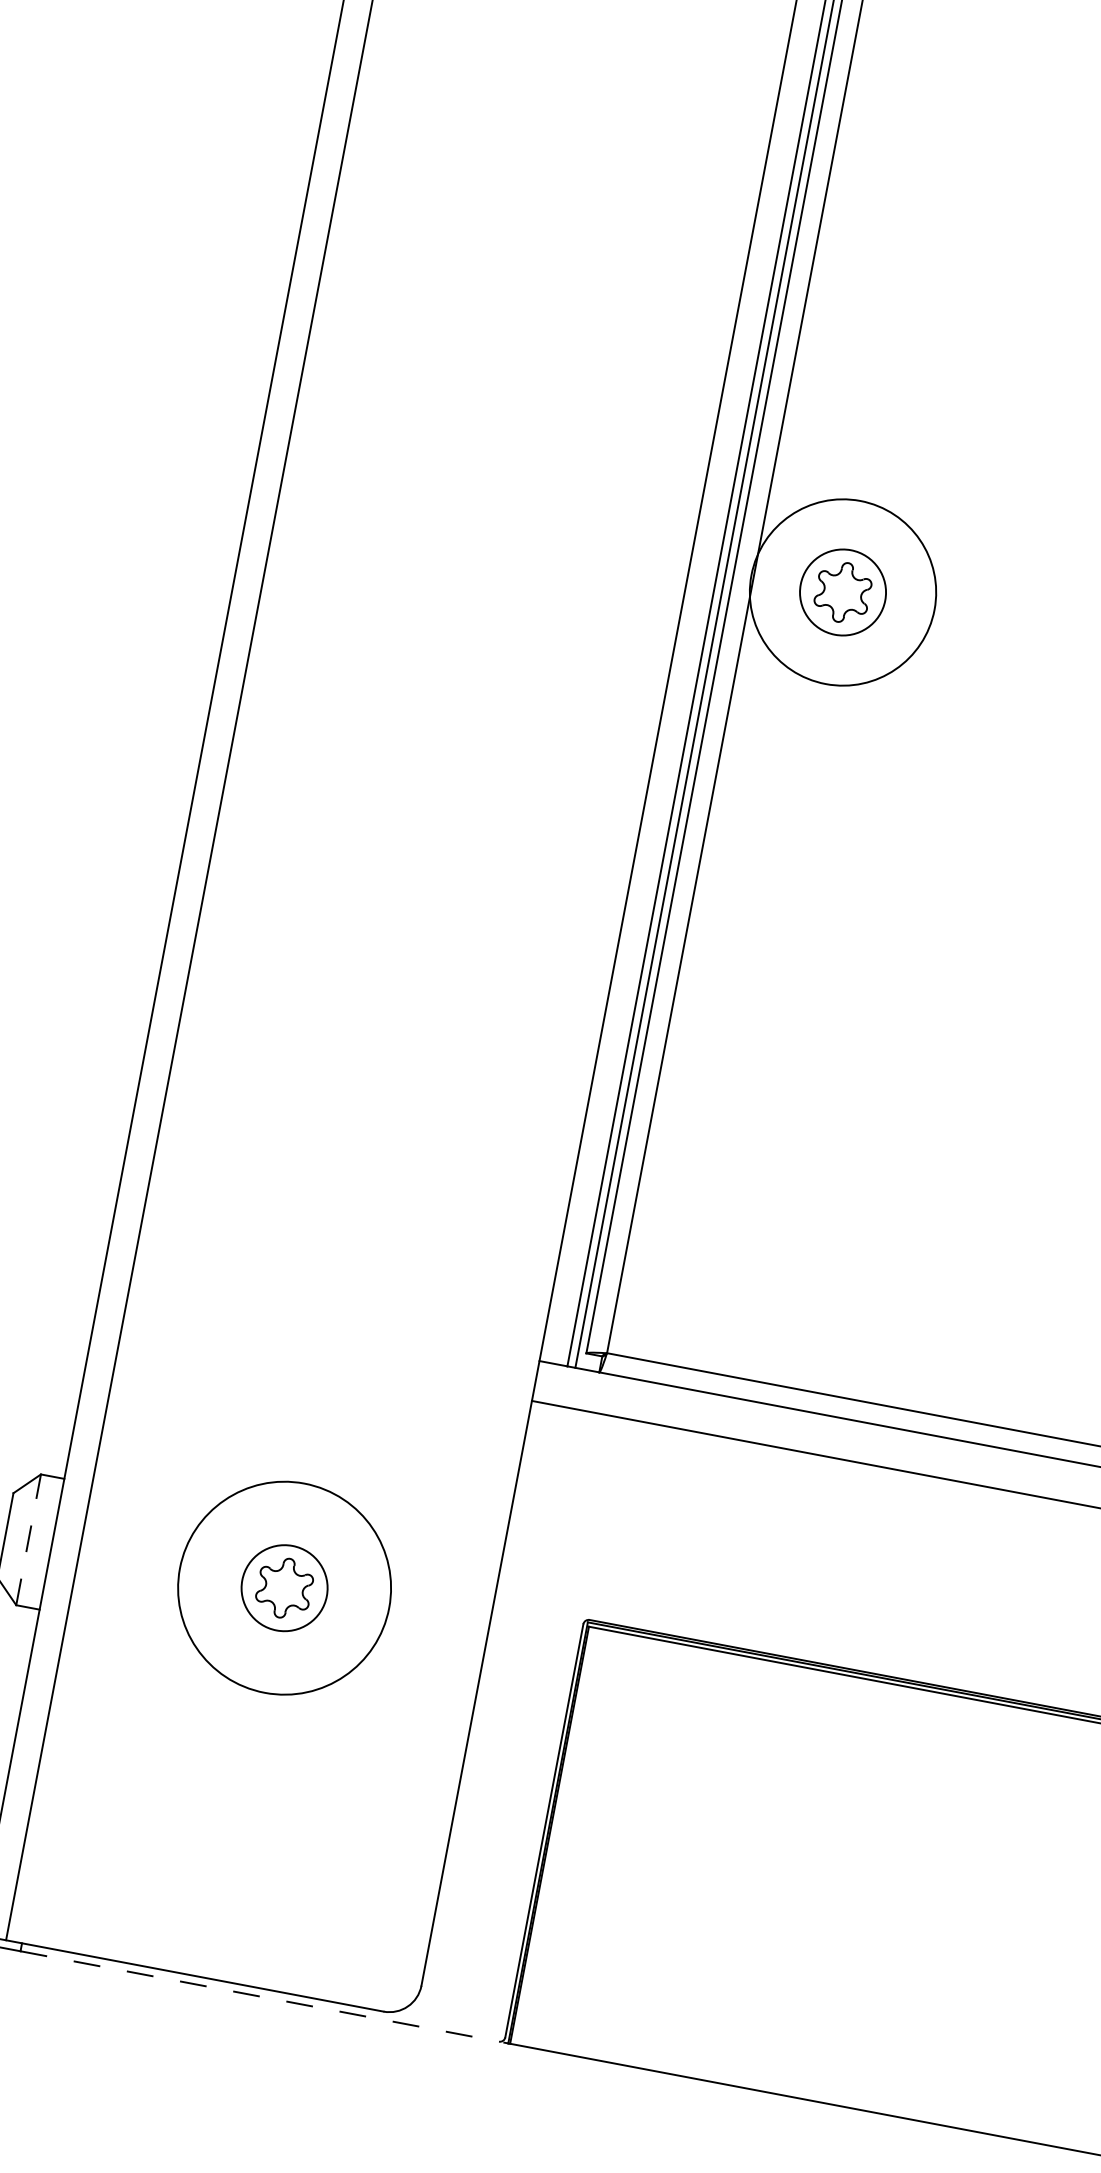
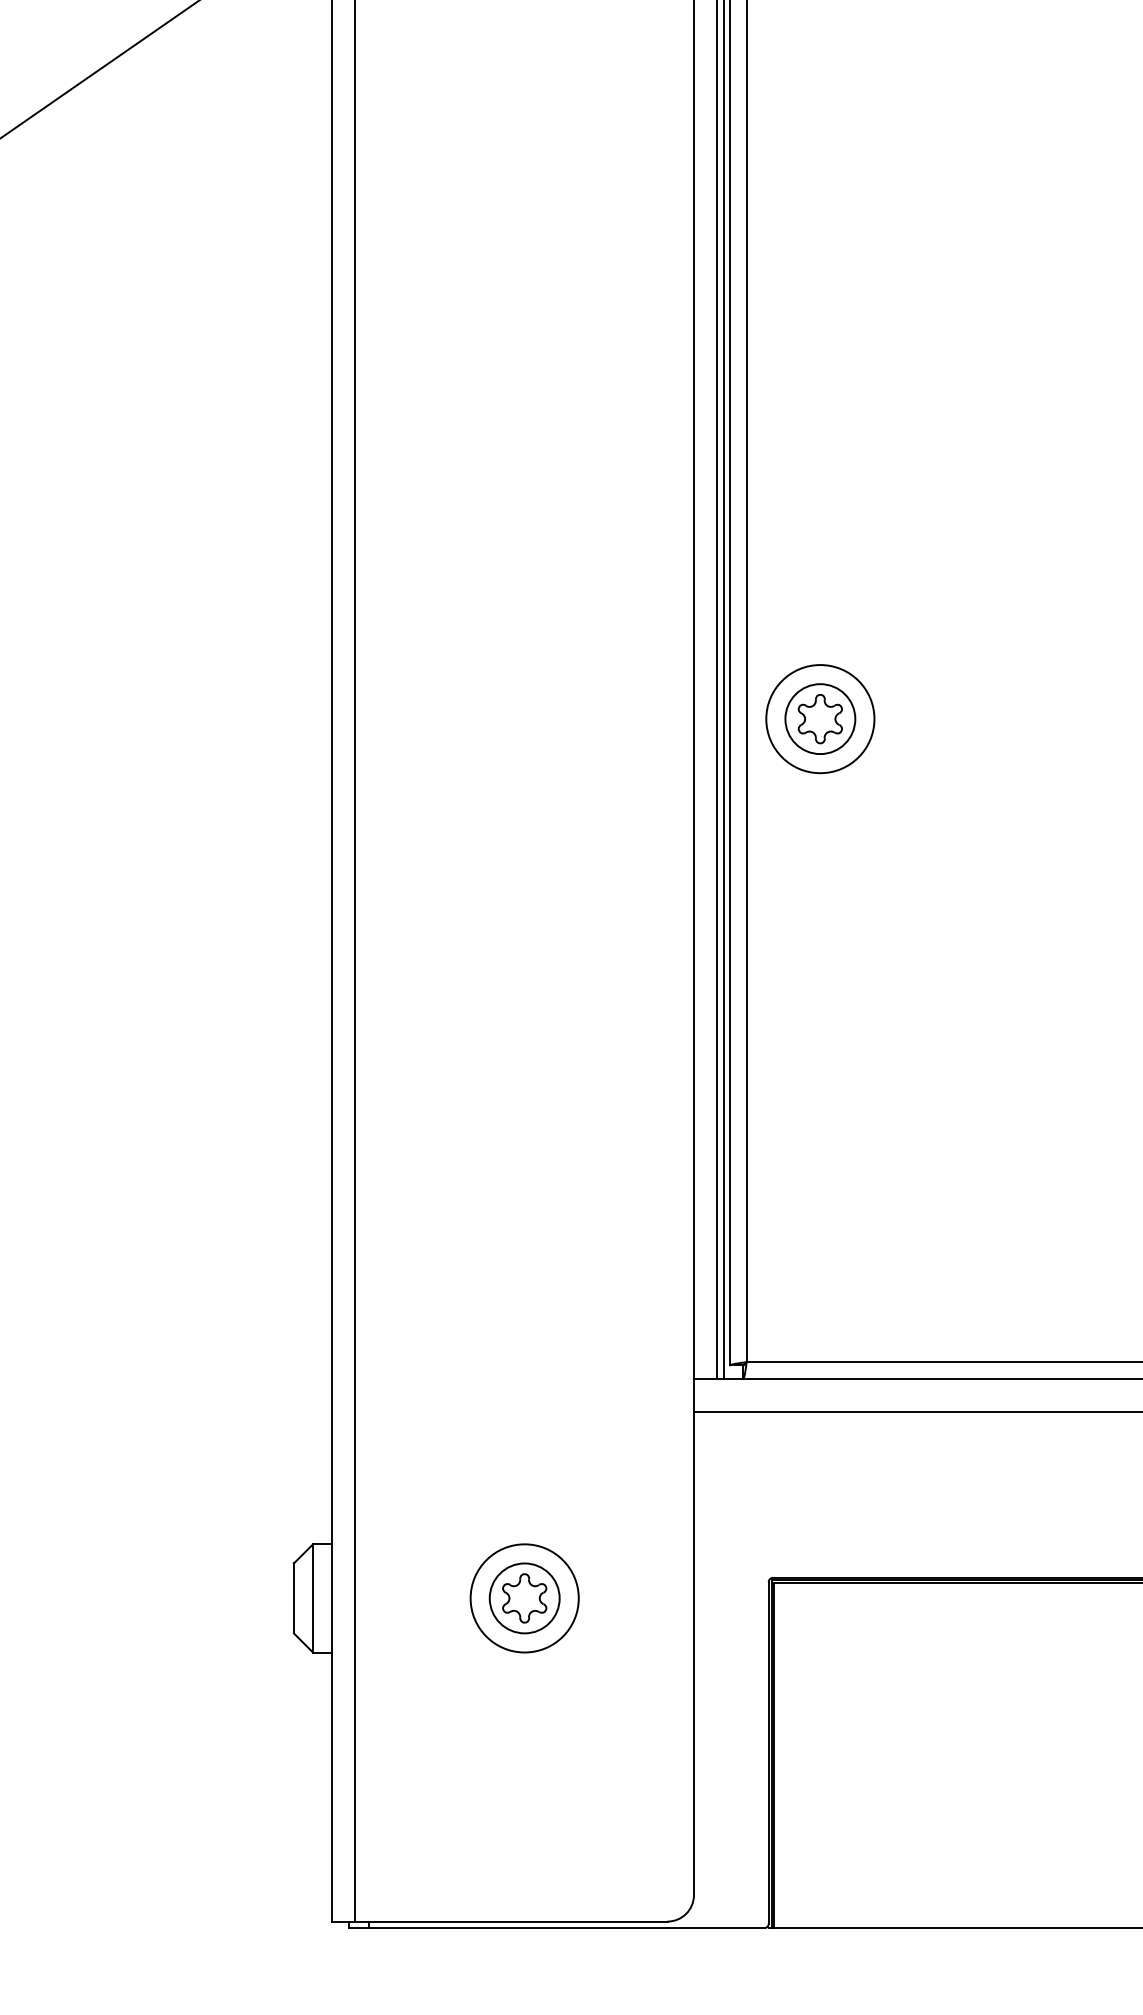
circle: (843, 592) -> (820, 719), size x0.71
line: (29, 1538) -> (313, 1597), dashed -> solid
circle: (284, 1588) -> (524, 1598), size x0.62
line: (259, 1996) -> (566, 1928), dashed -> solid

